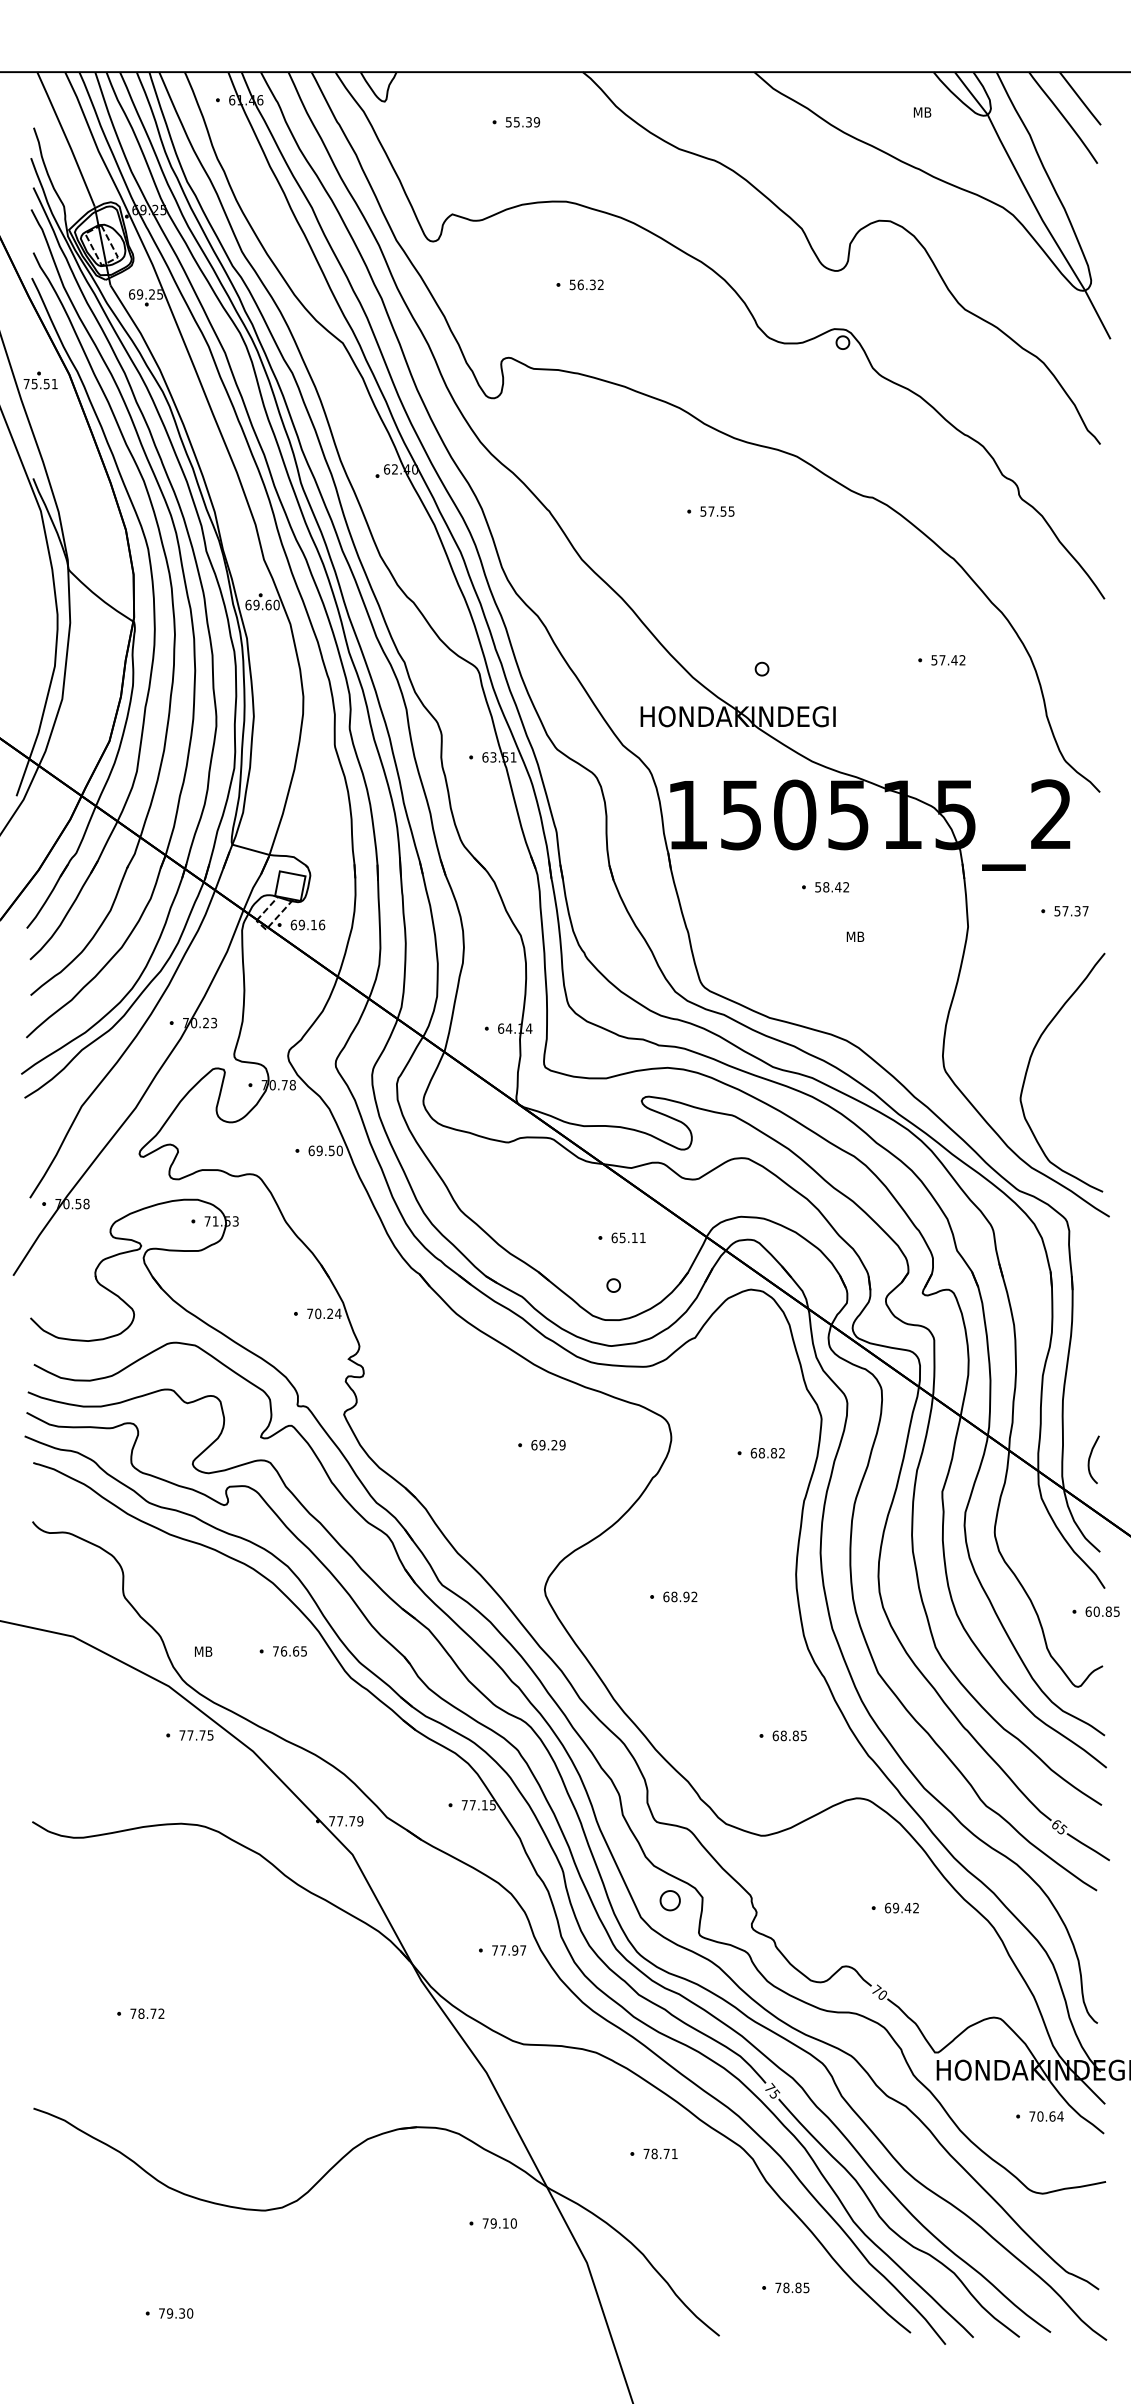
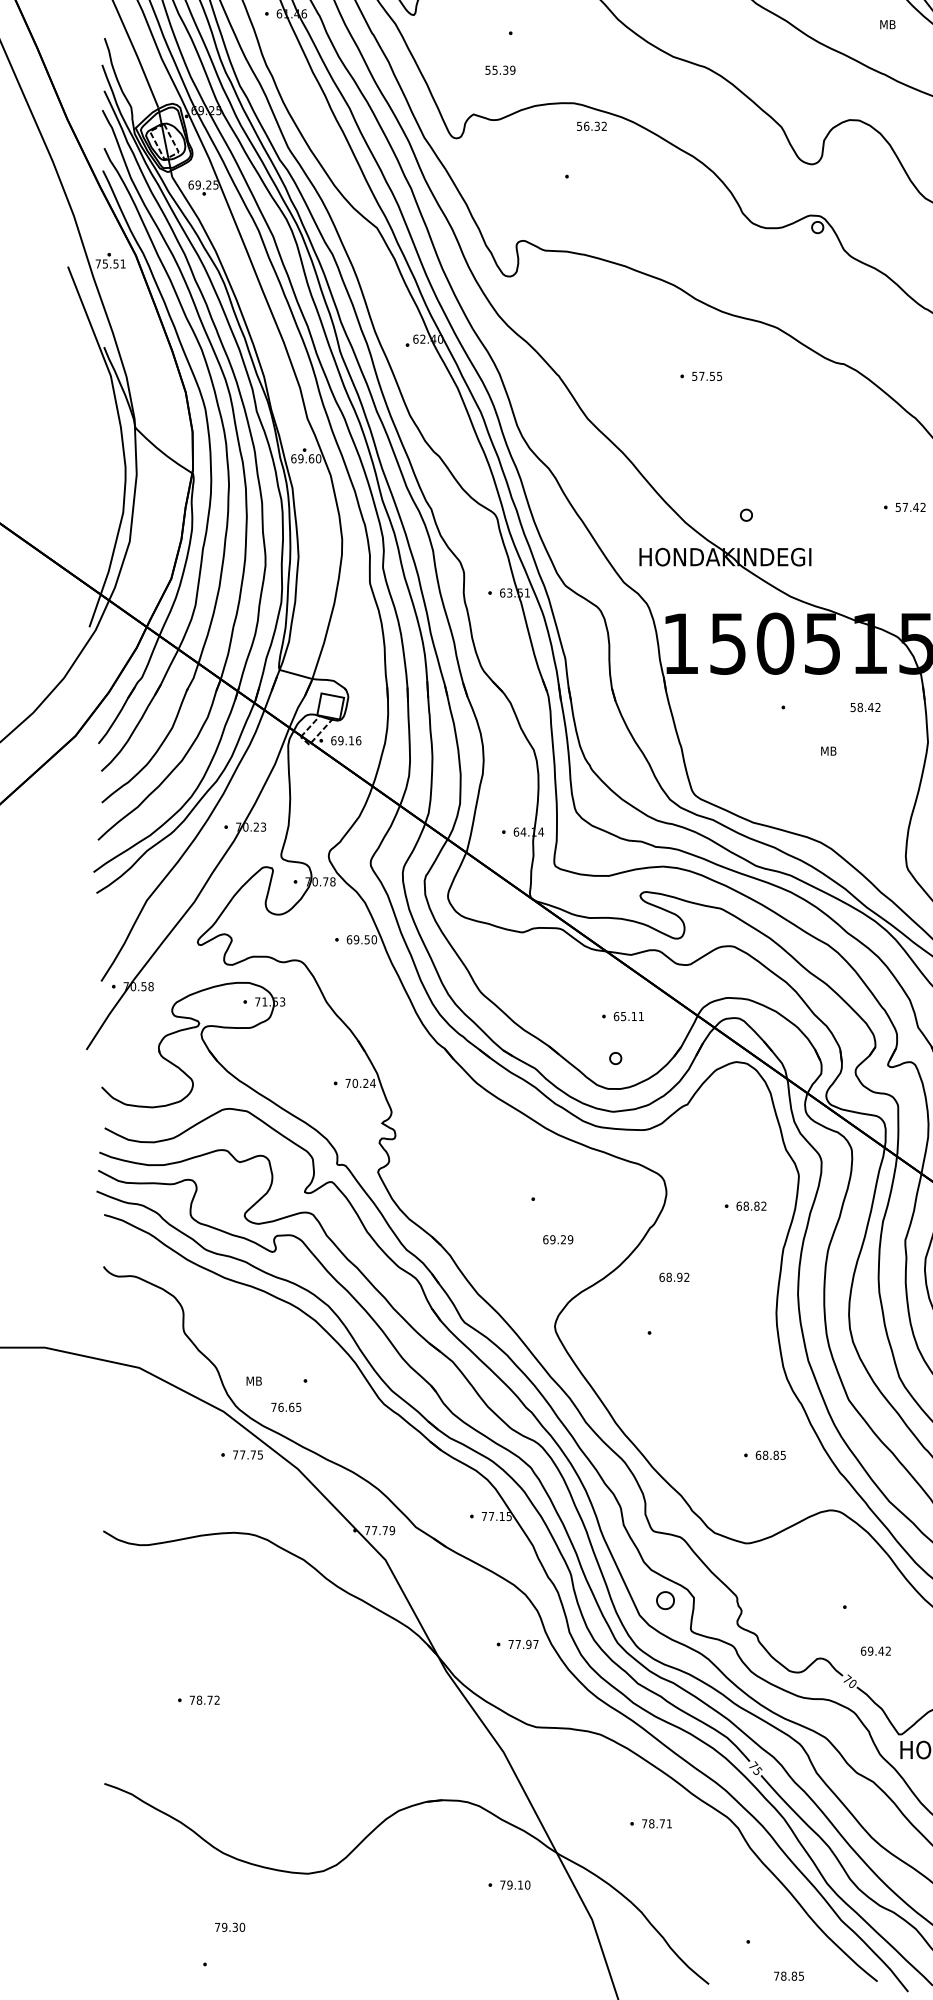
text: (522, 122) -> (500, 70), moved
text: (586, 284) -> (591, 126), moved
text: (832, 887) -> (865, 707), moved
text: (548, 1445) -> (558, 1239), moved
text: (680, 1596) -> (674, 1277), moved
text: (289, 1651) -> (285, 1407), moved
text: (901, 1907) -> (875, 1650), moved
text: (792, 2287) -> (789, 1975), moved
text: (176, 2313) -> (230, 1927), moved

